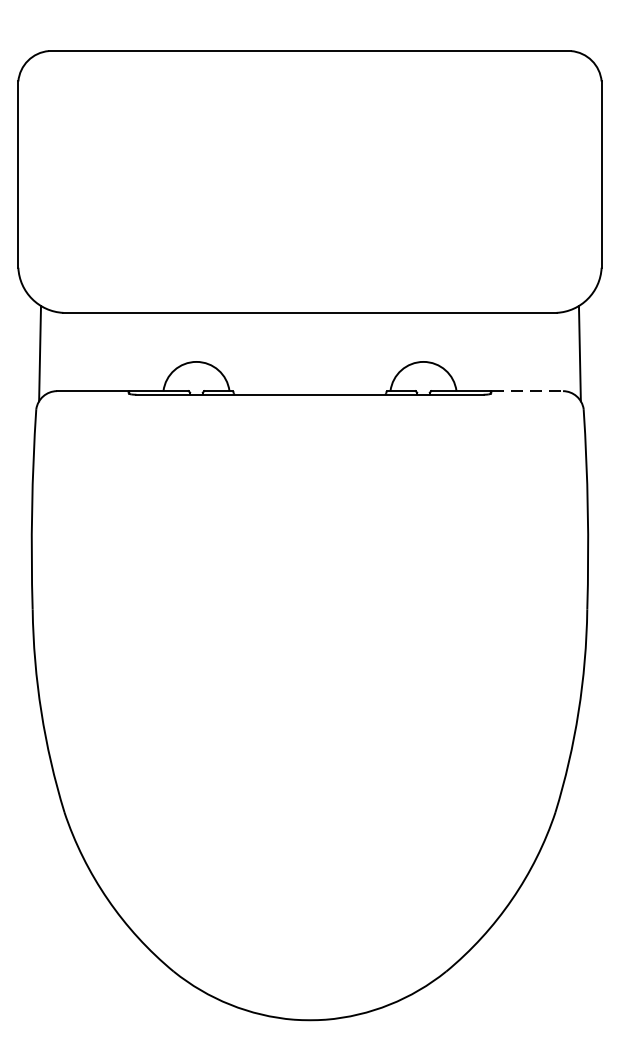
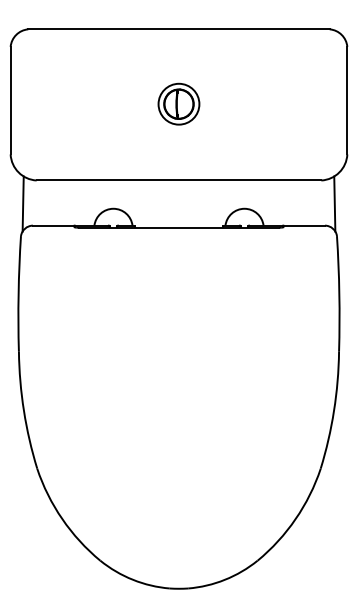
part: (309, 179) -> (178, 103), added
line: (527, 390) -> (304, 225), dashed -> solid

